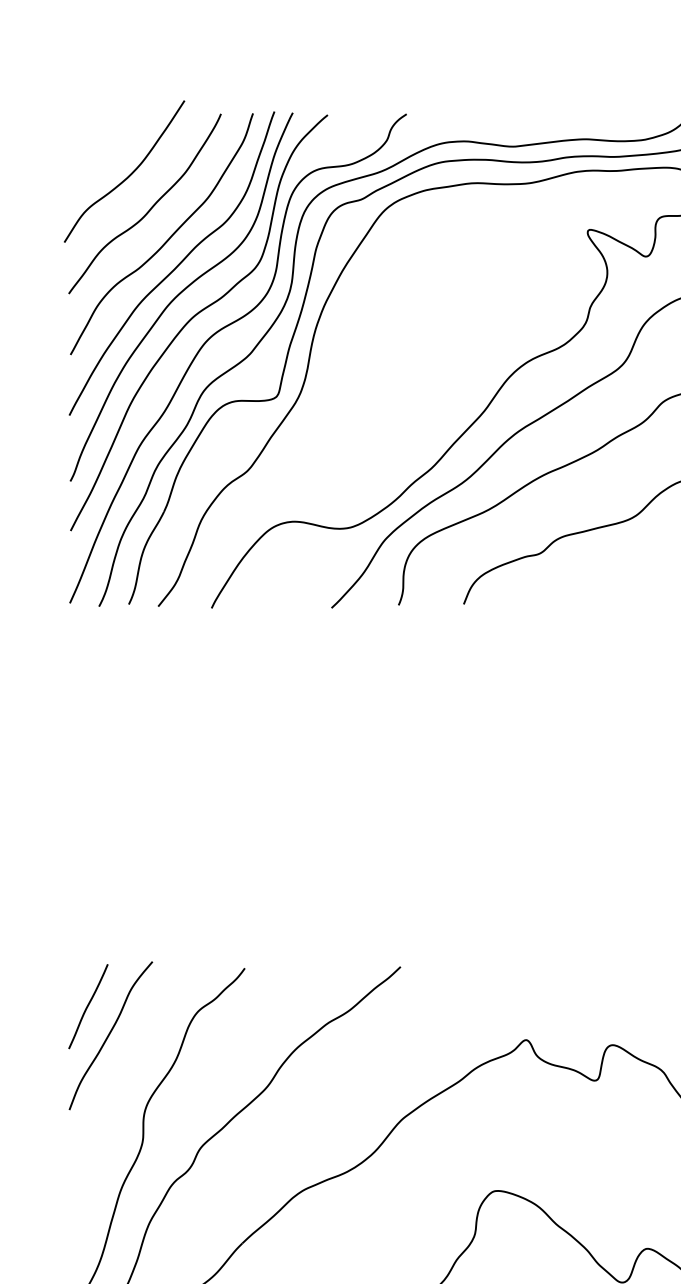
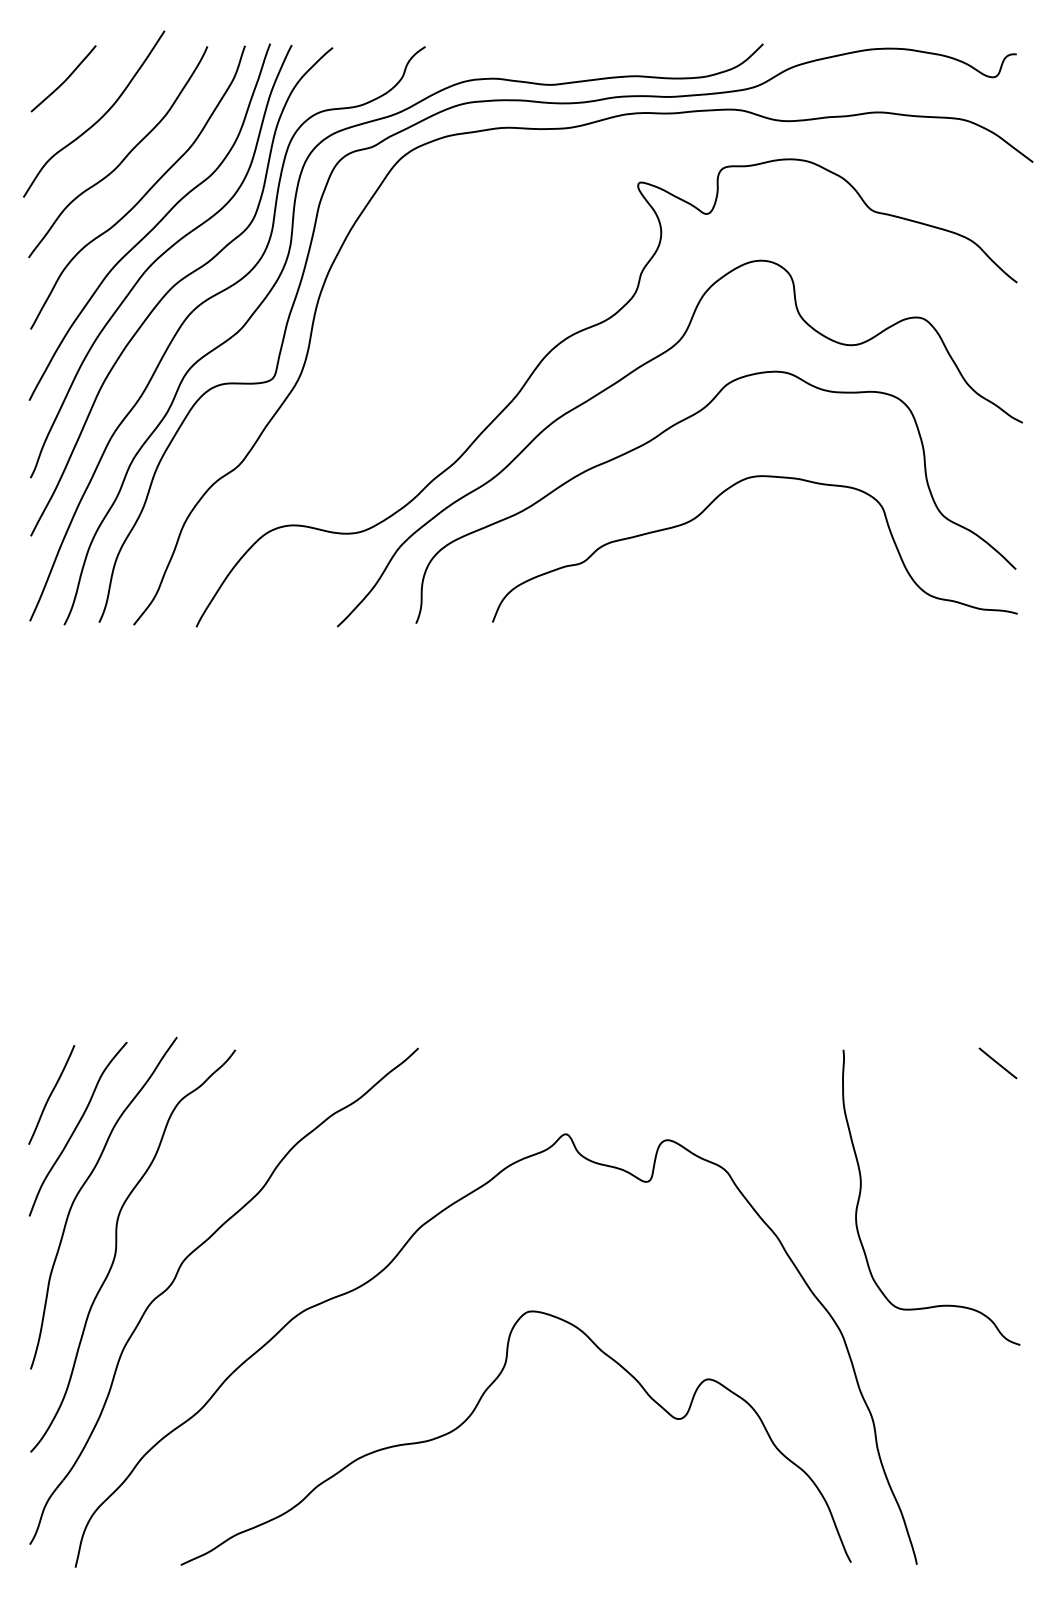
curve: (100, 142) -> (65, 79), added
curve: (114, 1086) -> (82, 1188), added

